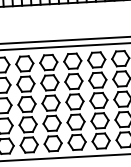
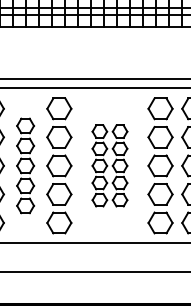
part: (86, 100) -> (109, 165), size x0.6
part: (26, 104) -> (25, 165), size x0.7

